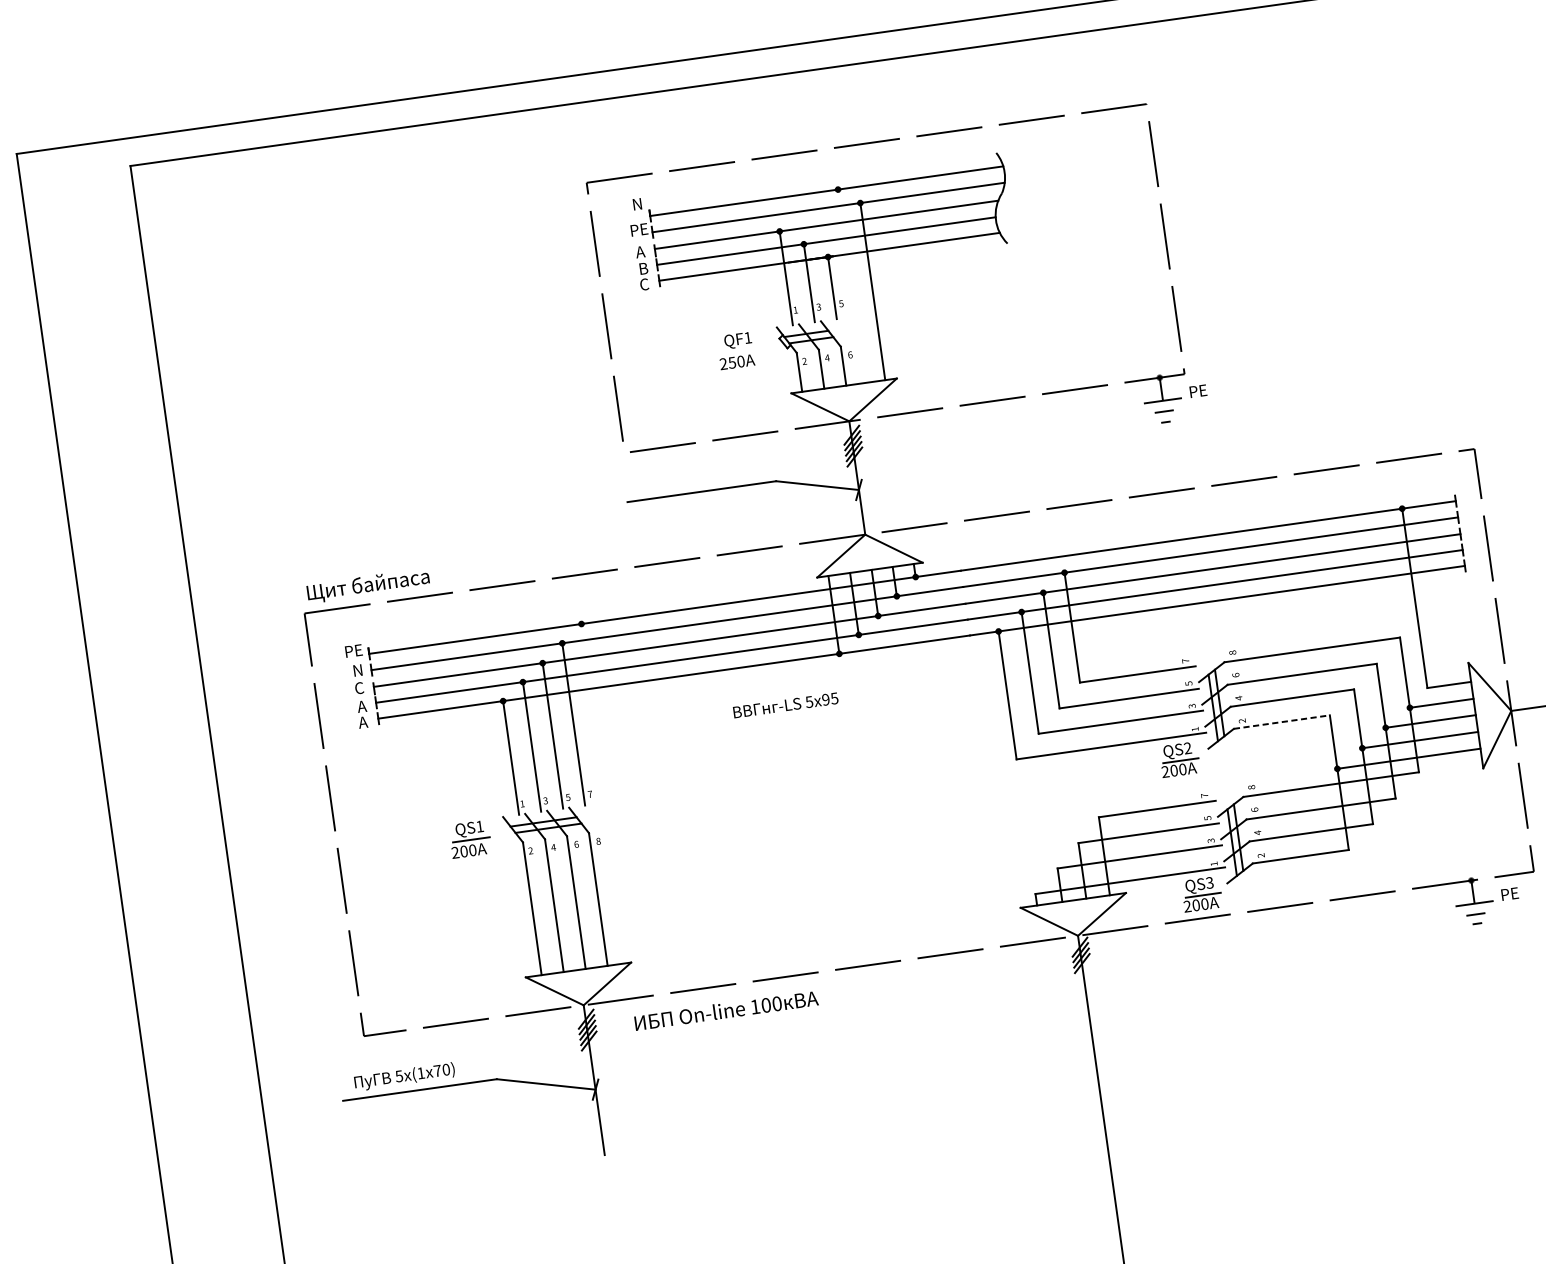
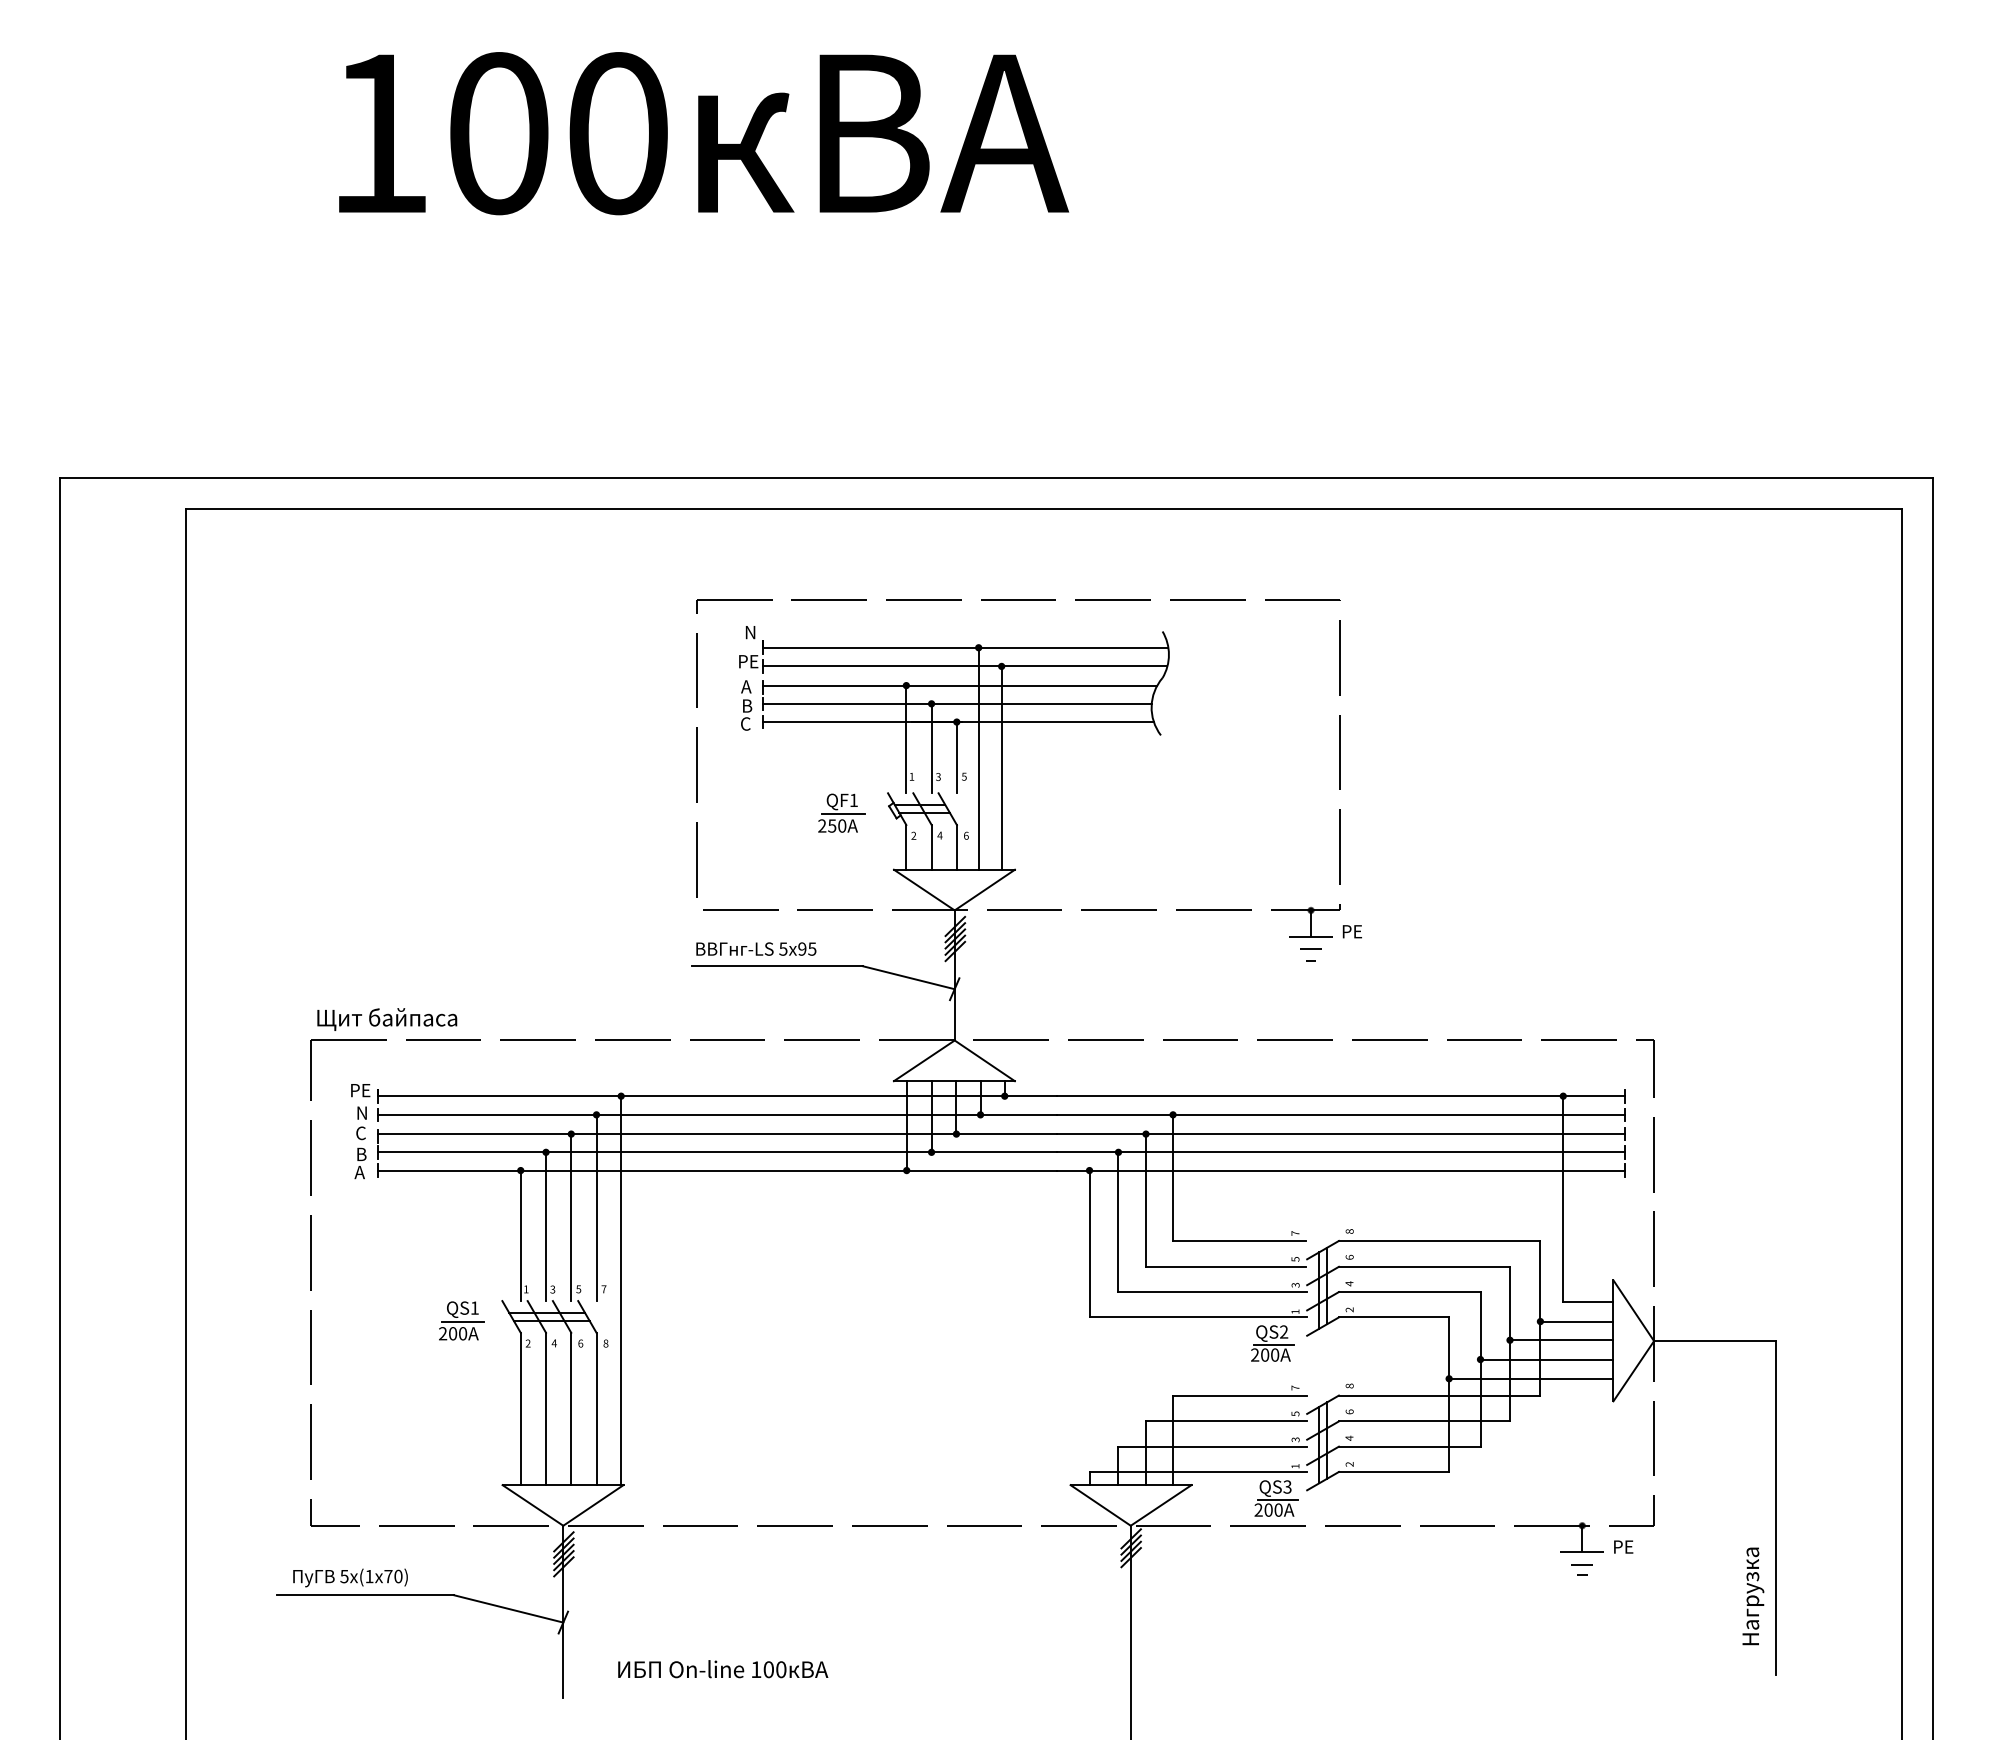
line: (851, 286) -> (978, 758), added
line: (740, 350) -> (843, 813), added
text: (785, 704) -> (756, 948), moved
text: (361, 706) -> (360, 1154), А -> В
line: (1282, 722) -> (1394, 1317), dashed -> solid
line: (604, 793) -> (620, 1290), added
text: (726, 1010) -> (723, 1669), moved

